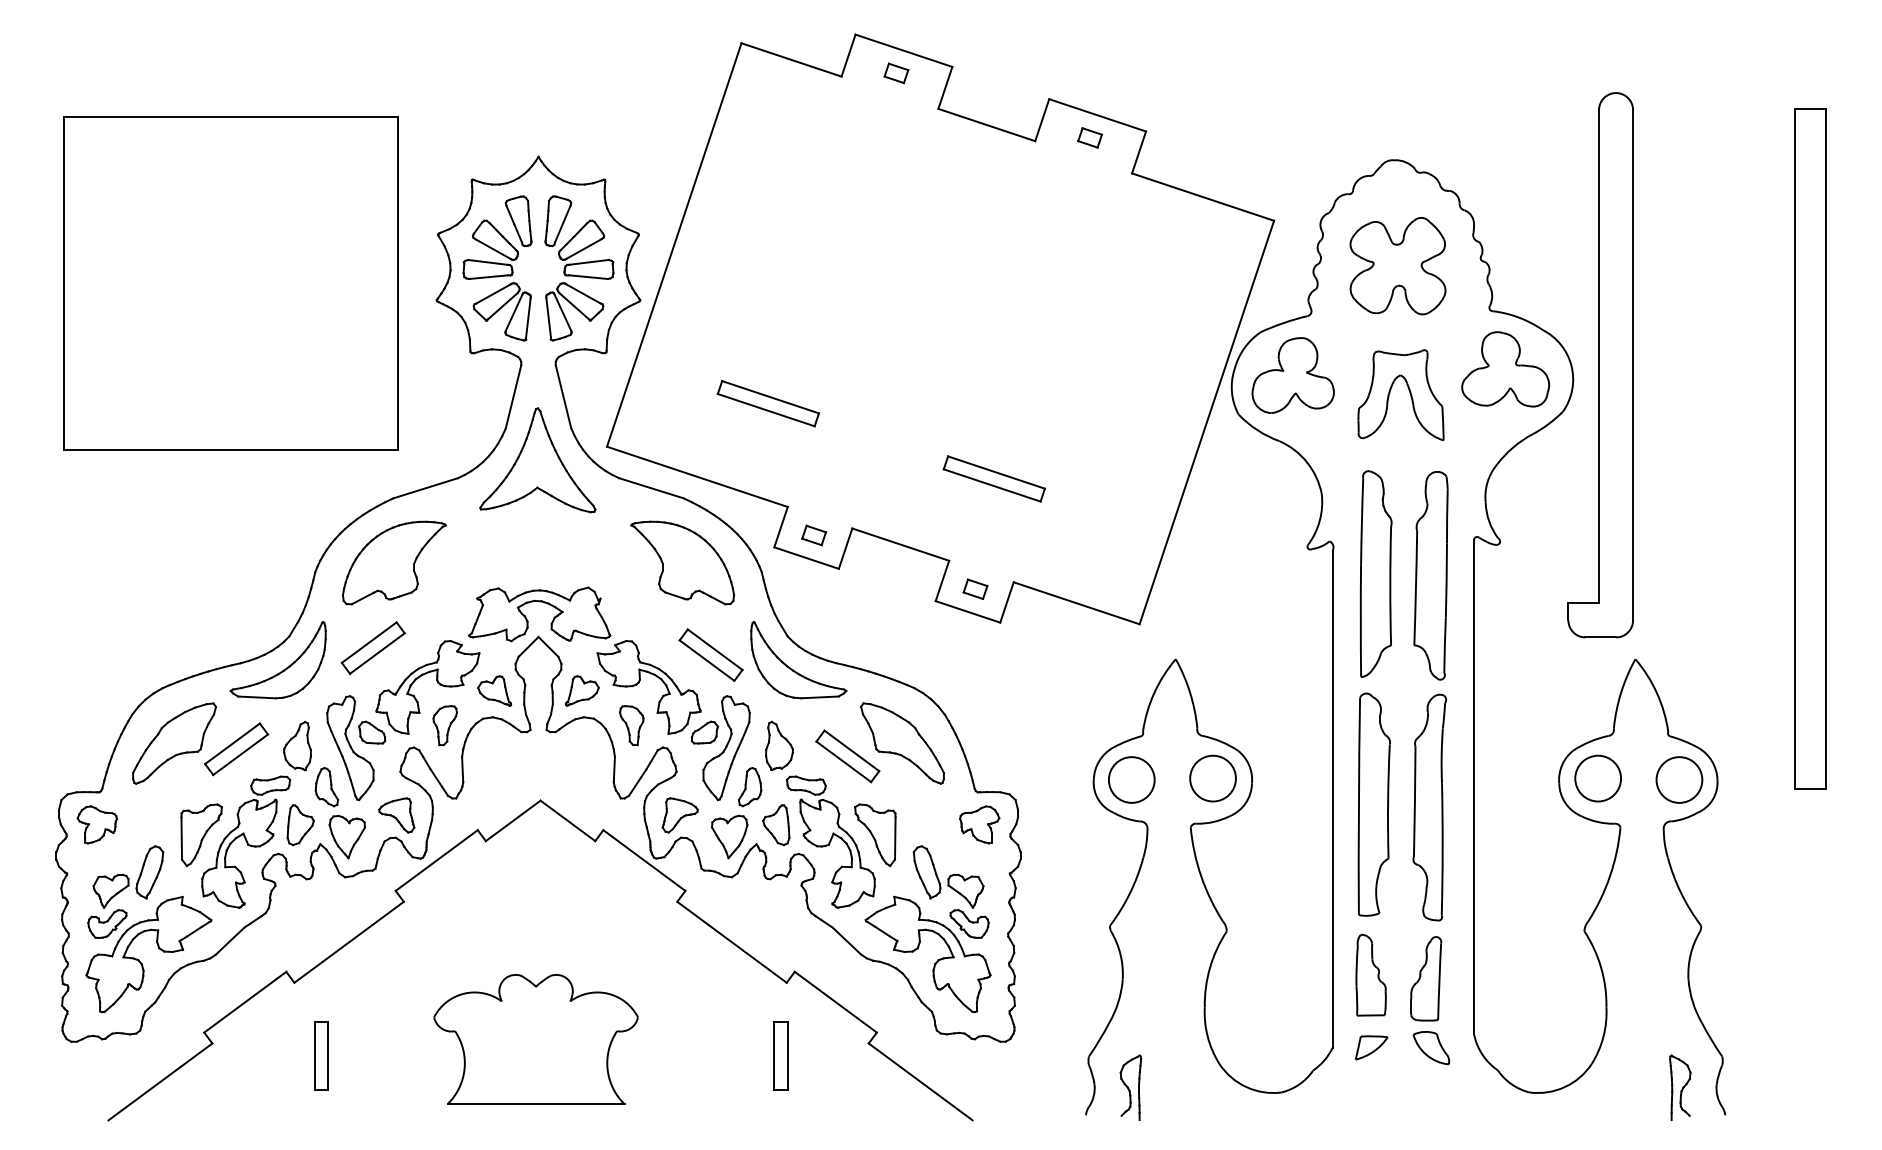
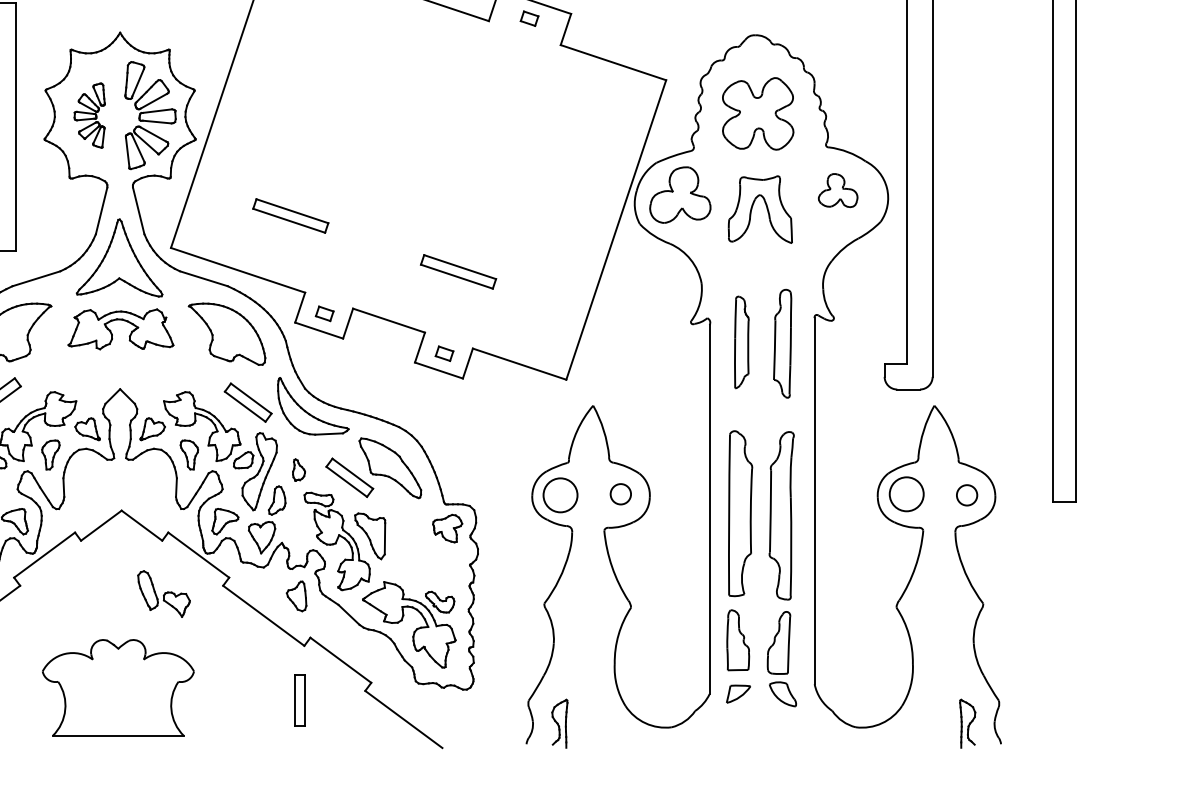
part: (497, 268) -> (89, 115), size x0.6
part: (1505, 369) -> (837, 190), size x0.6
part: (1375, 573) -> (741, 342), size x0.6
part: (1430, 575) -> (782, 343), size x0.7
part: (539, 602) -> (120, 320), moved
part: (779, 745) -> (299, 469), size x0.6
circle: (1212, 778) -> (620, 494), size x0.6
circle: (1679, 779) -> (967, 494), size x0.6
part: (776, 825) -> (296, 596), moved
part: (948, 876) -> (163, 593), moved

